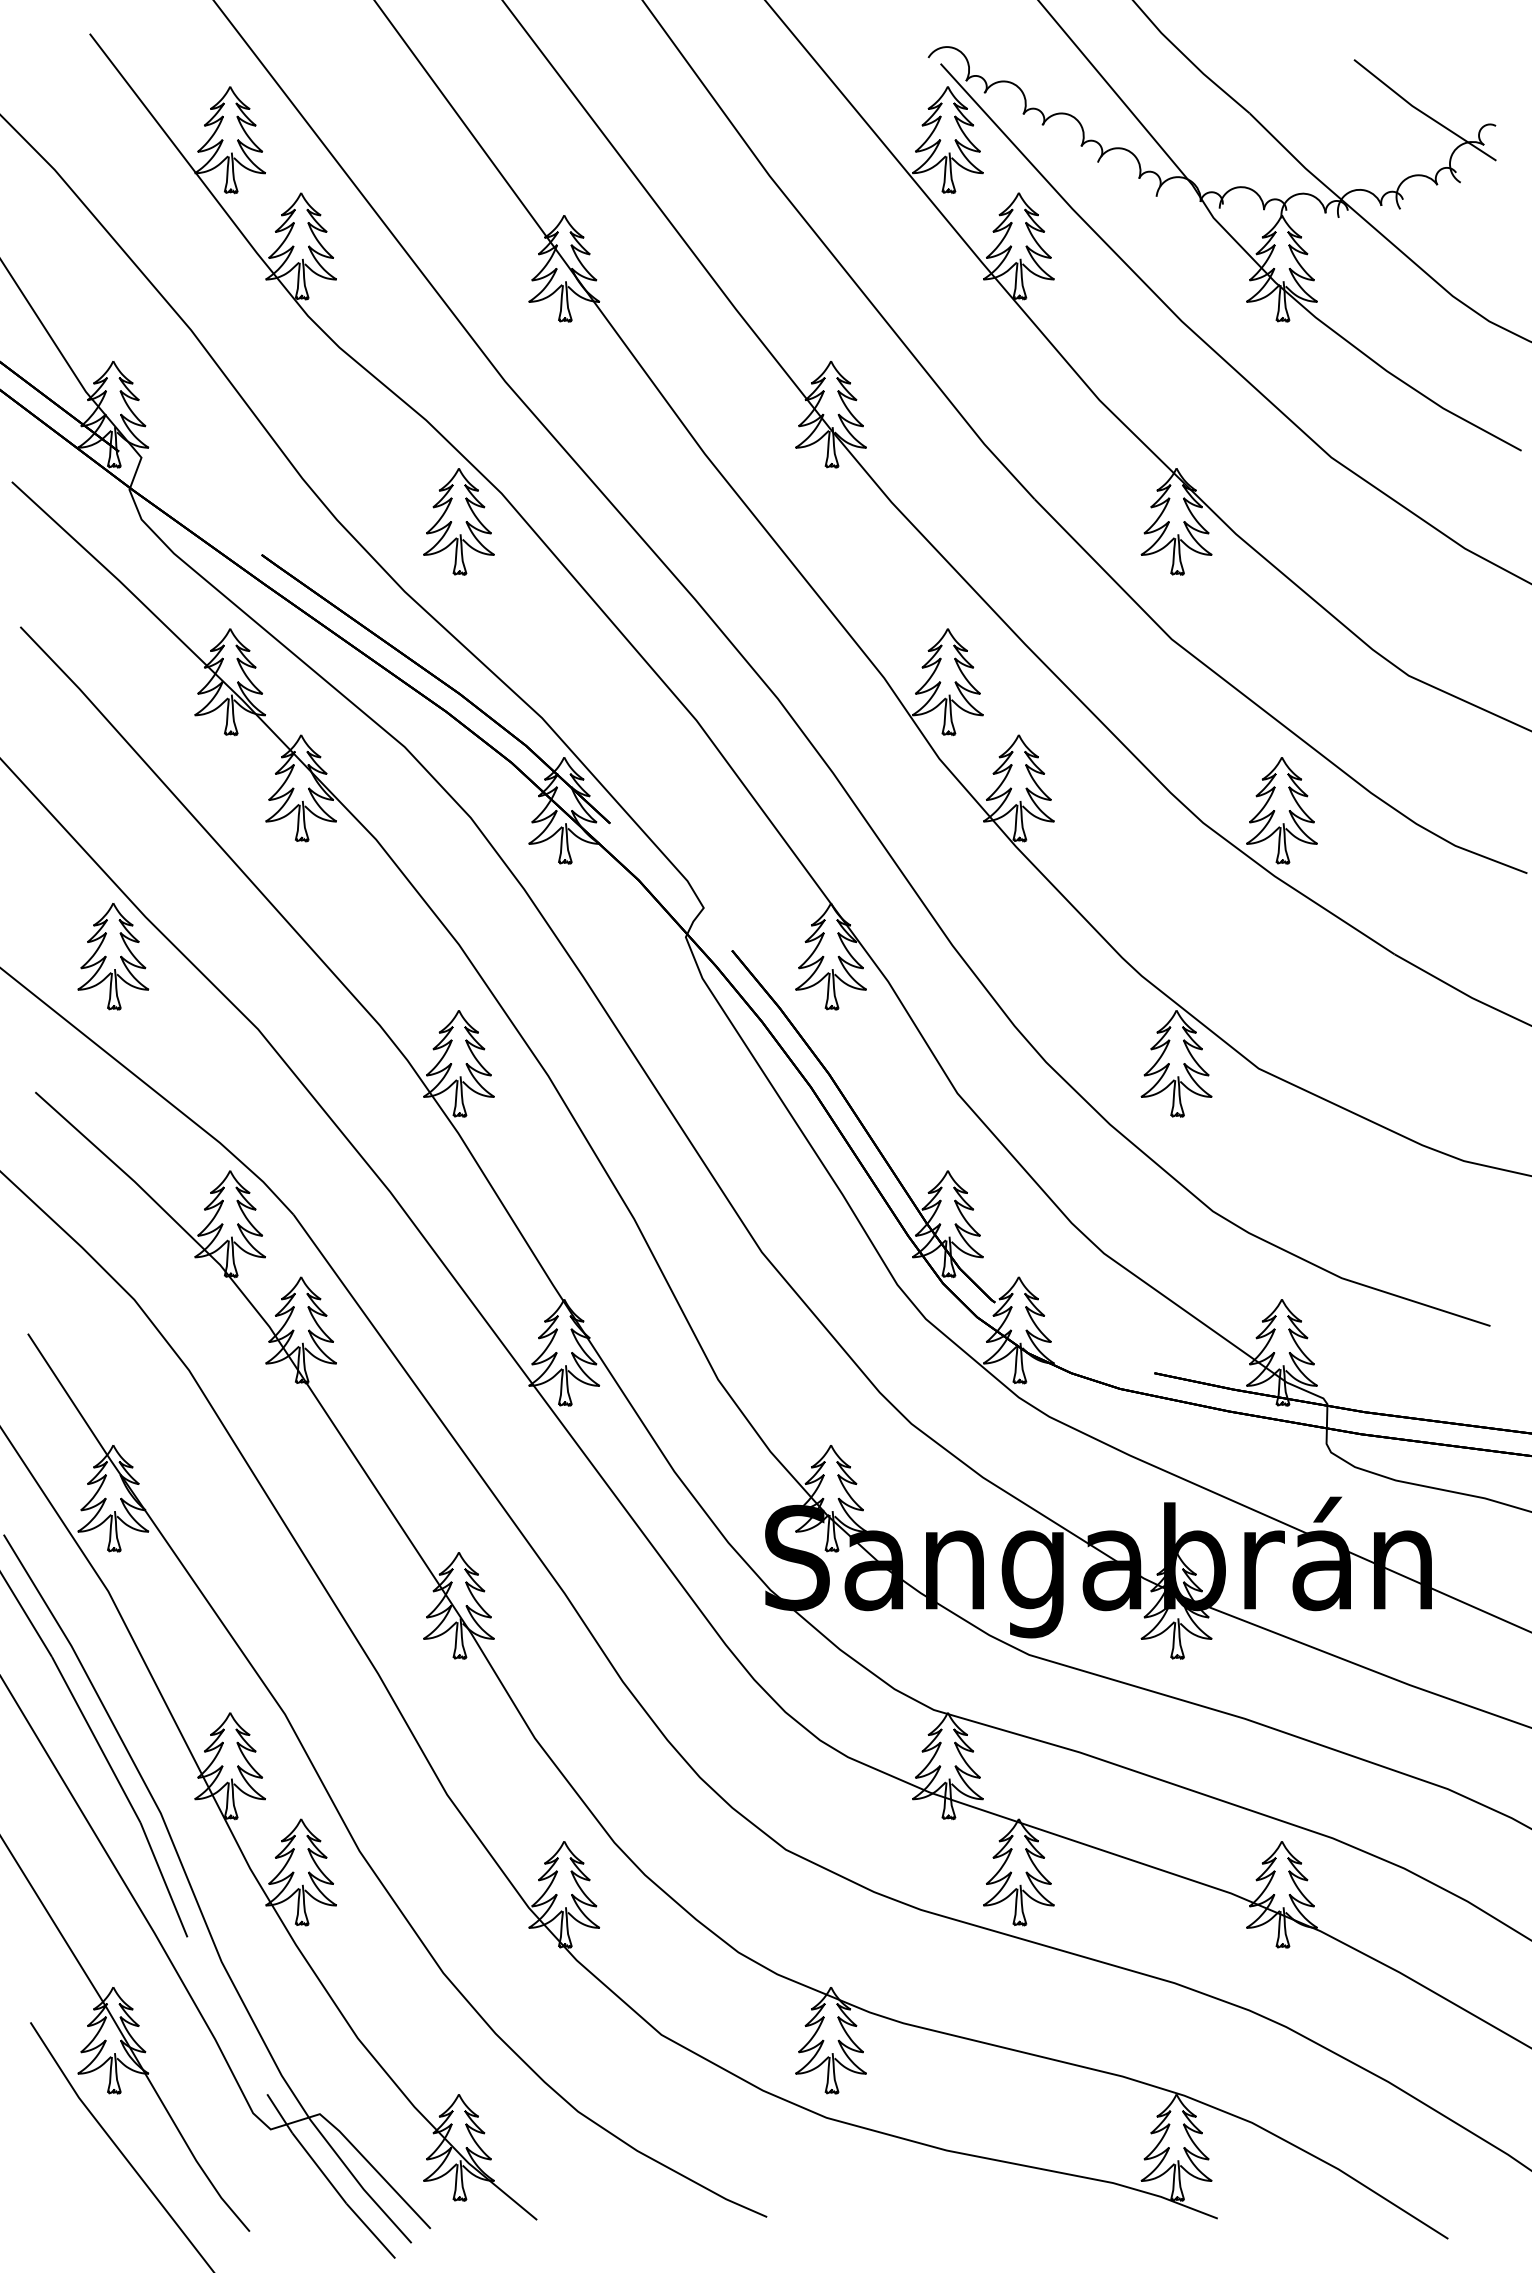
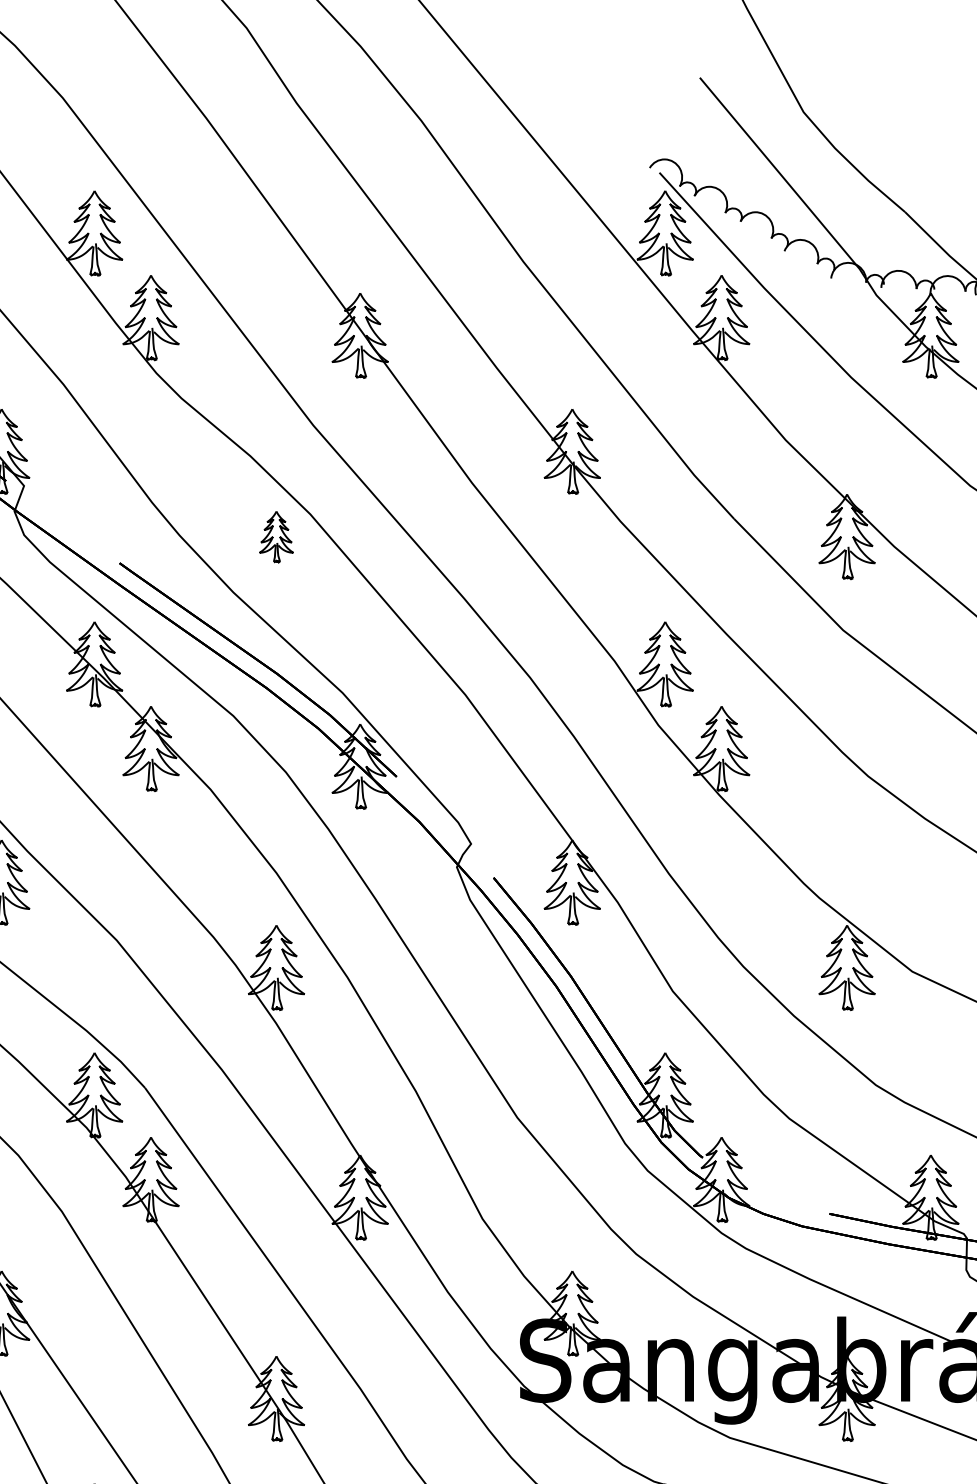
part: (458, 521) -> (276, 536), size x0.6
part: (1281, 810) -> (930, 766), removed

